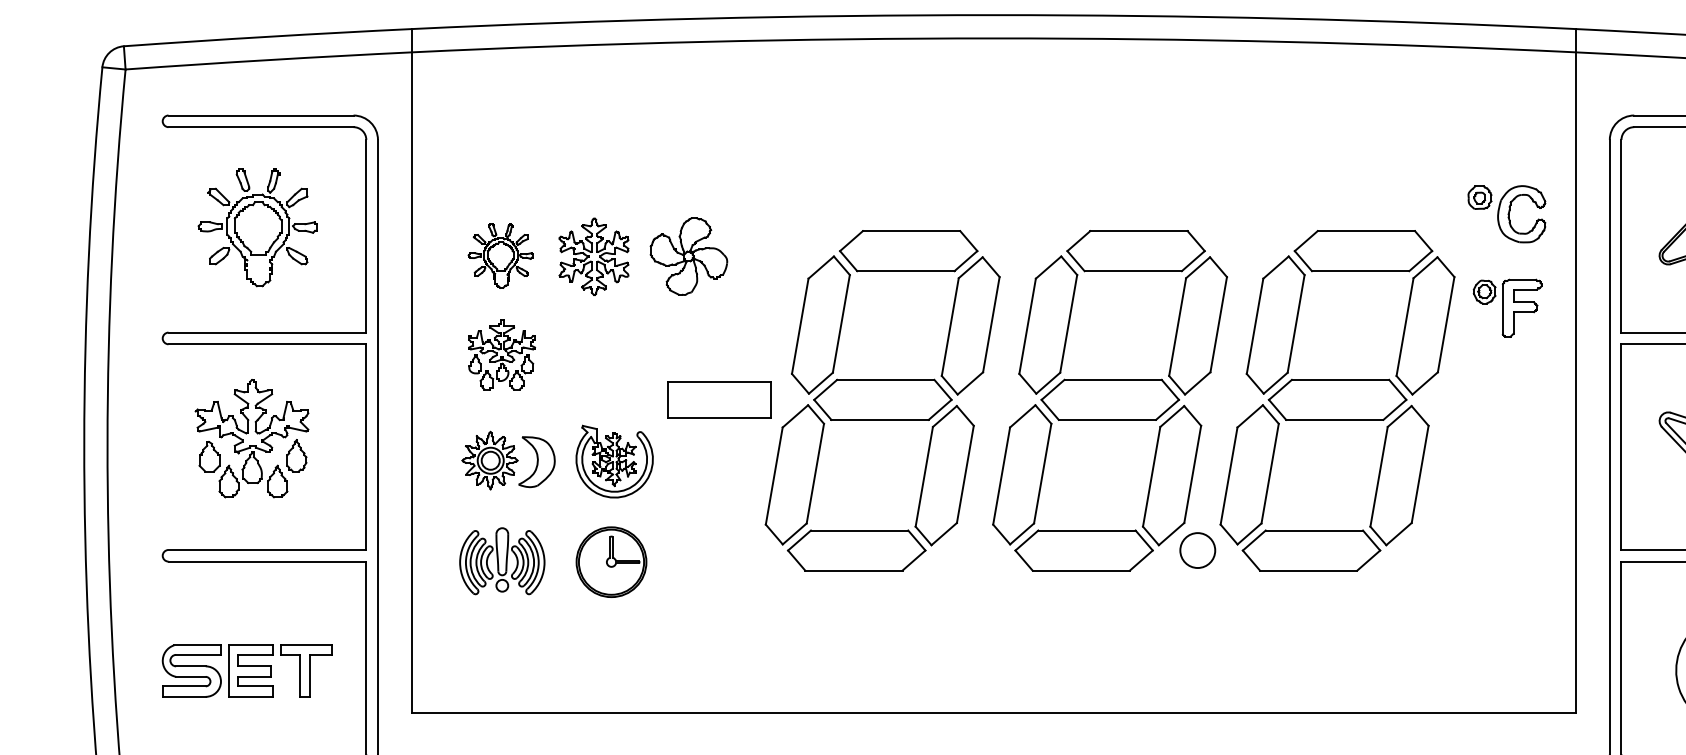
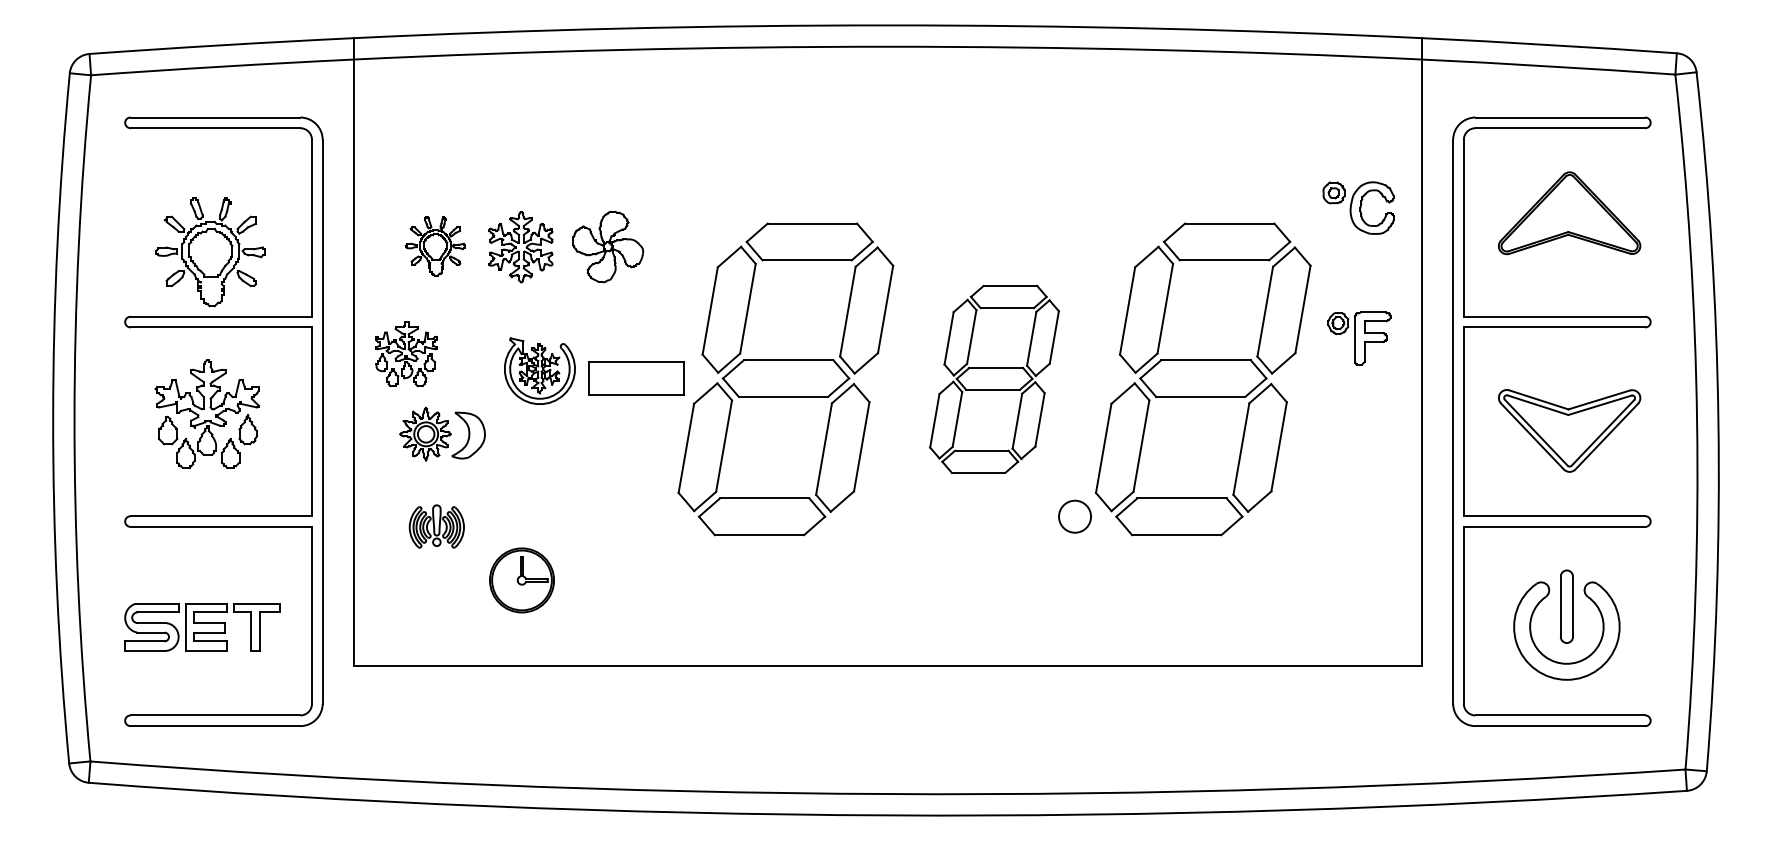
part: (257, 227) -> (210, 252), moved
part: (1507, 308) -> (1359, 338), moved
part: (501, 354) -> (406, 353), moved
part: (1110, 401) -> (994, 379), size x0.6
part: (614, 460) -> (539, 370), moved
part: (501, 561) -> (436, 526), size x0.7
part: (610, 562) -> (521, 580), moved

